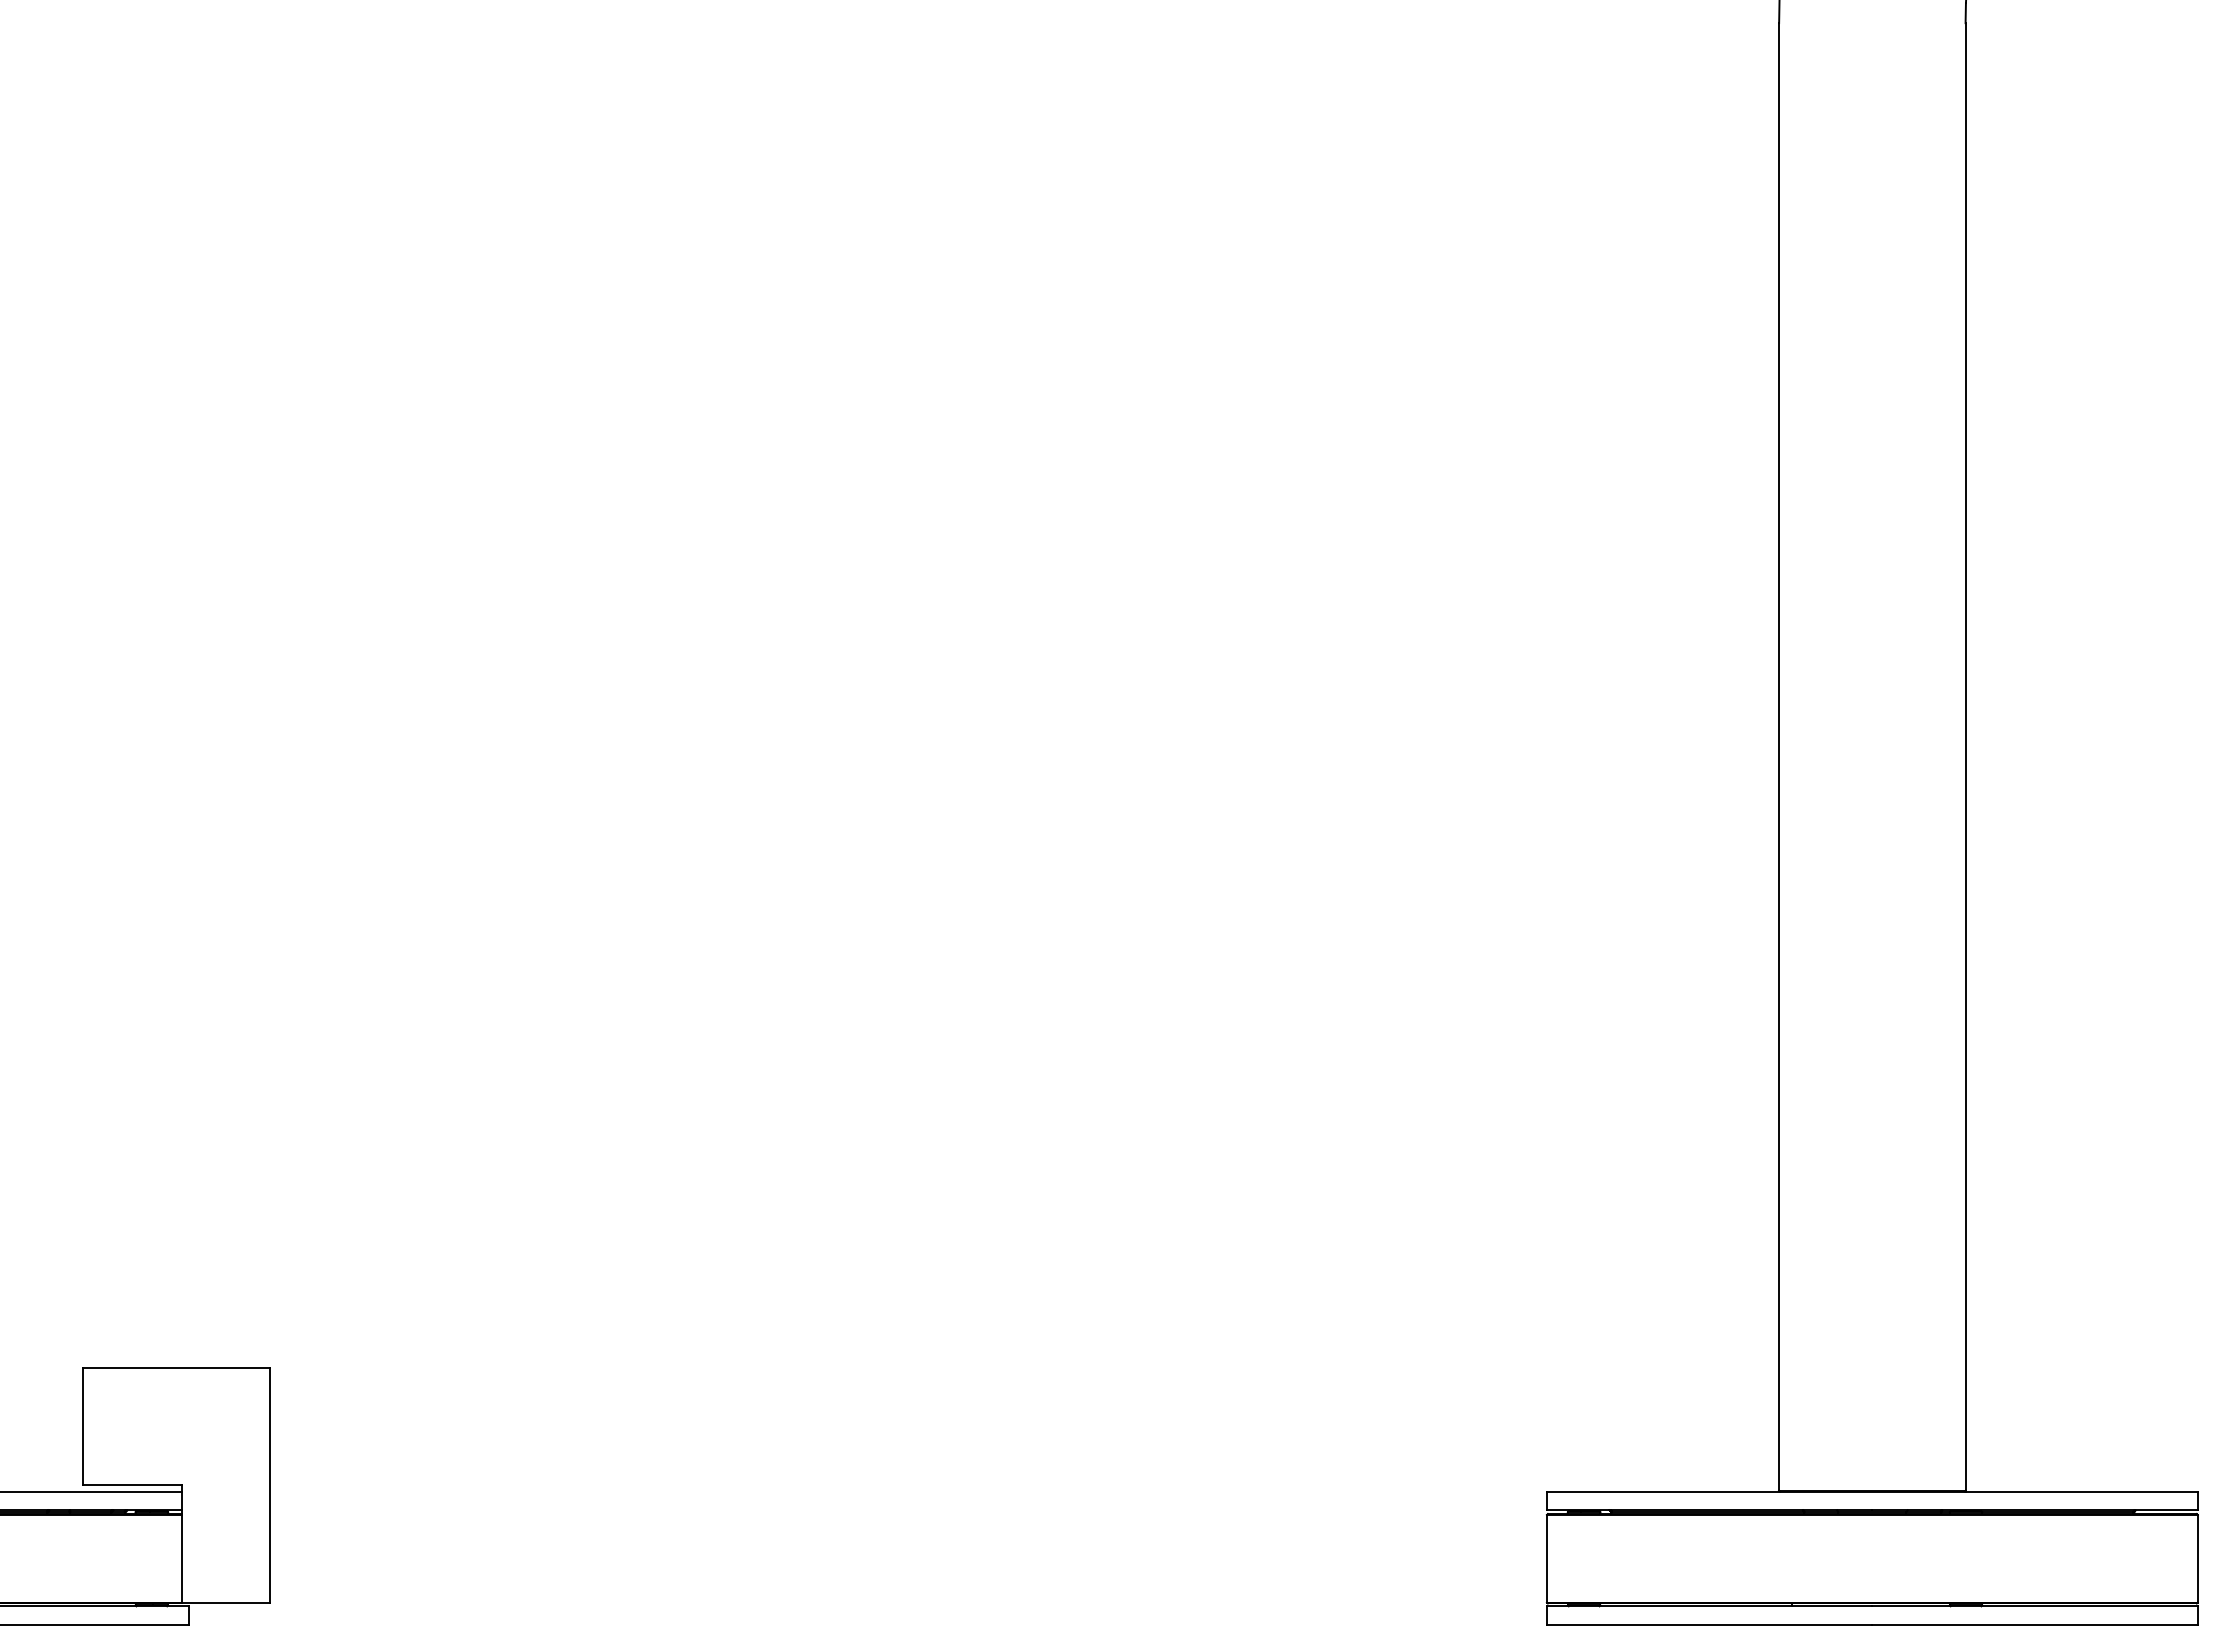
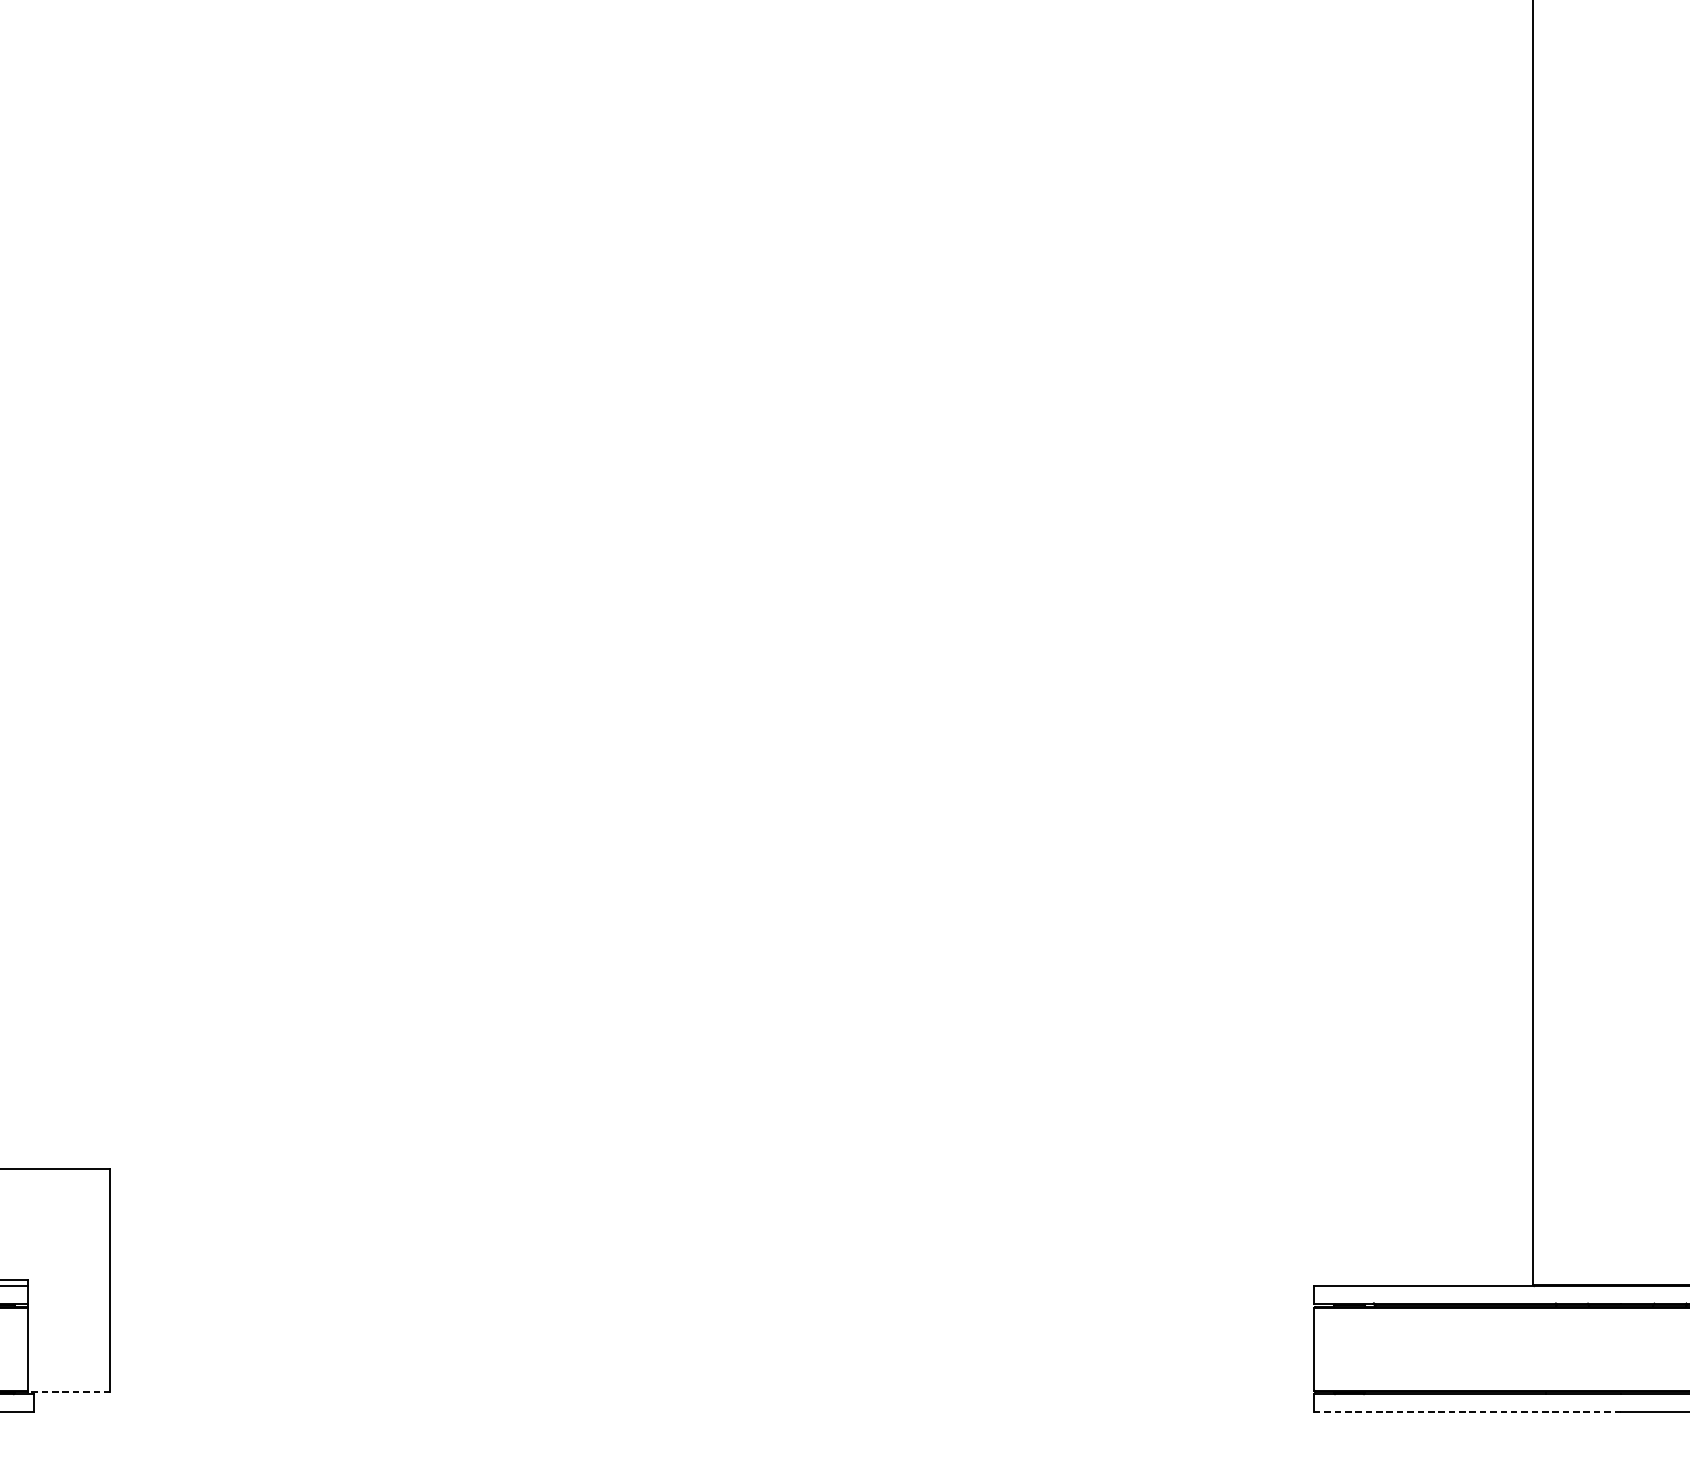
line: (225, 1603) -> (68, 1391), solid -> dashed
line: (1709, 1624) -> (1467, 1411), solid -> dashed

